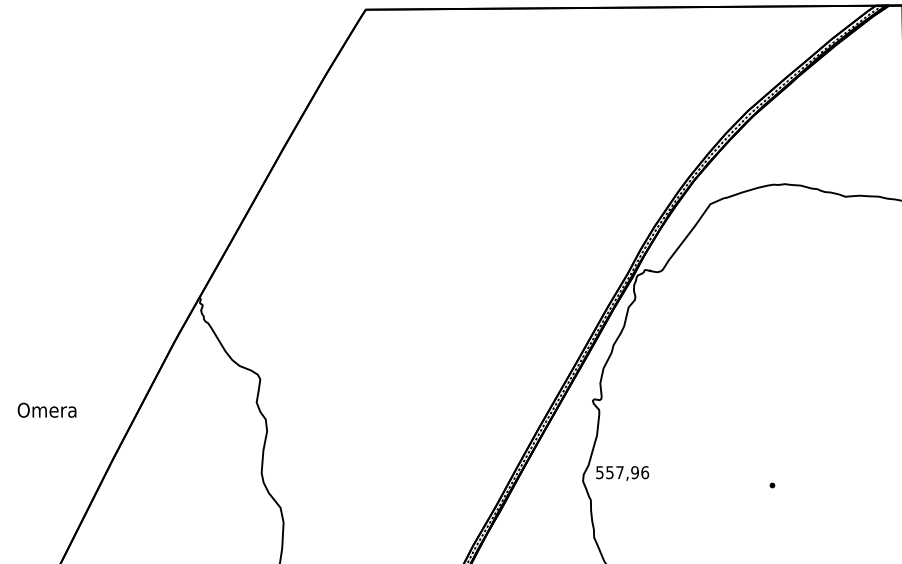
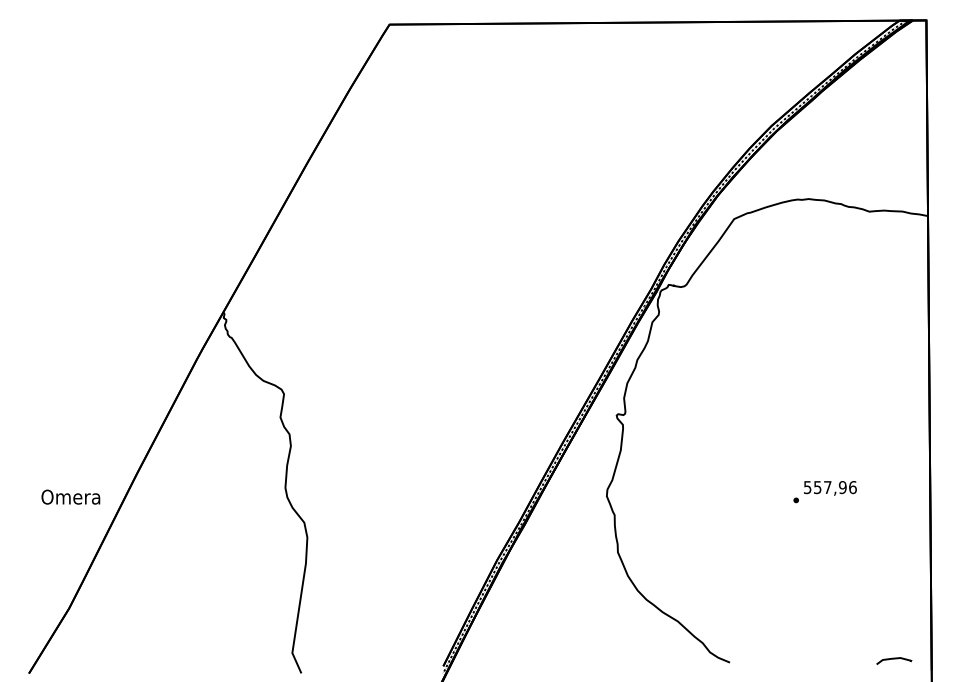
text: (46, 409) -> (70, 496), moved
text: (622, 473) -> (830, 488), moved

